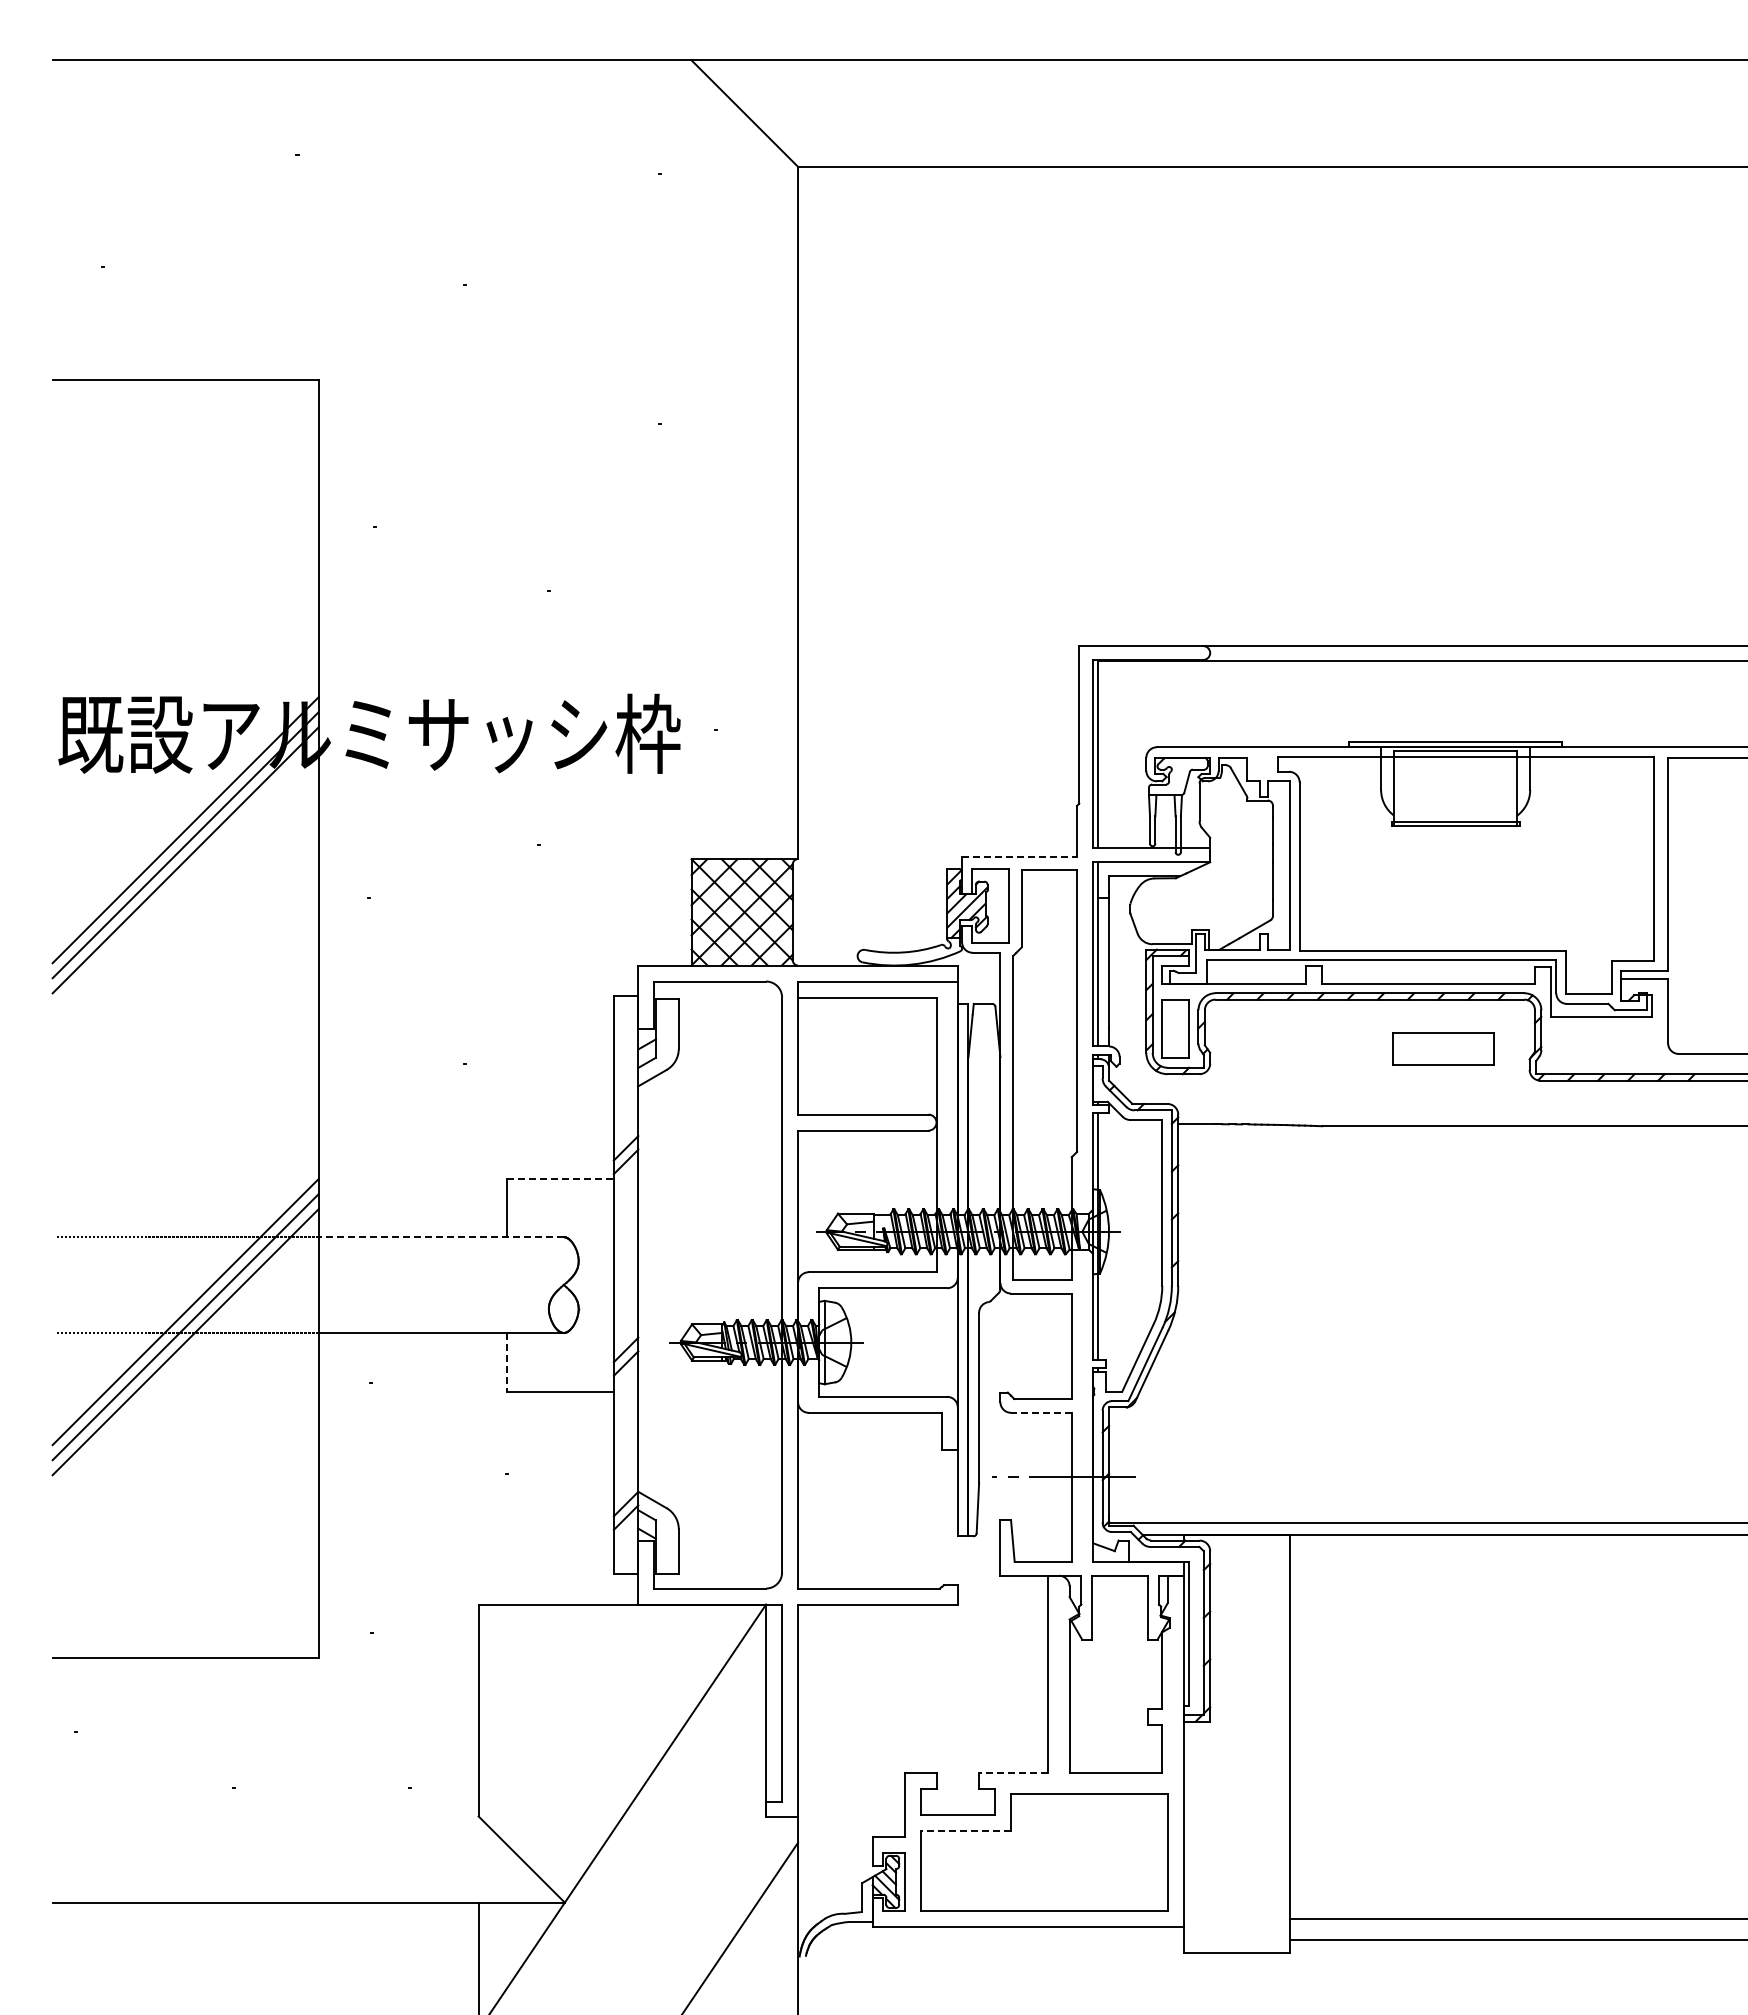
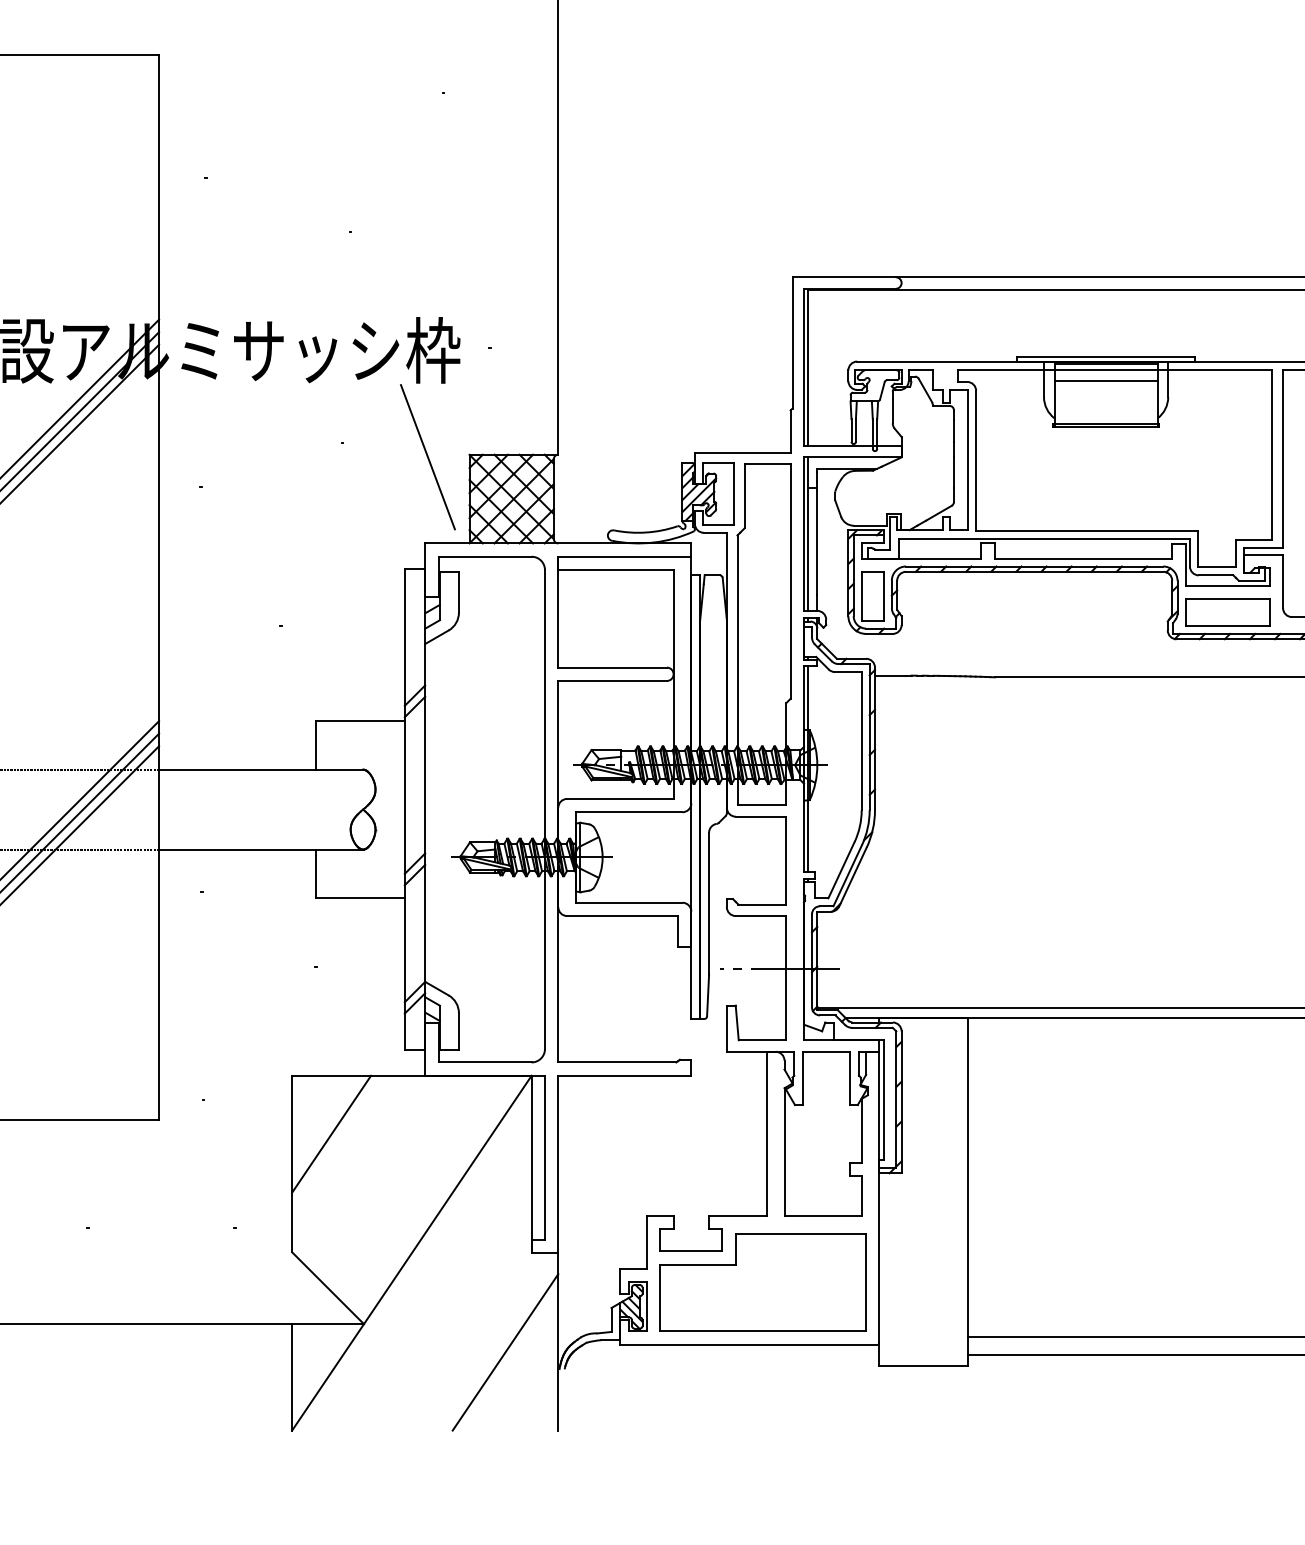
line: (1455, 770) -> (1105, 380), added
line: (1019, 856) -> (742, 452), dashed -> solid
line: (641, 861) -> (427, 456), added
part: (1443, 1048) -> (1227, 612), moved
line: (561, 1178) -> (361, 720), dashed -> solid
line: (440, 1237) -> (260, 769), dashed -> solid
line: (507, 1362) -> (316, 874), dashed -> solid
line: (1040, 1412) -> (760, 915), dashed -> solid
line: (525, 1674) -> (331, 1134), added
line: (1013, 1772) -> (737, 1215), dashed -> solid
line: (965, 1831) -> (697, 1264), dashed -> solid

